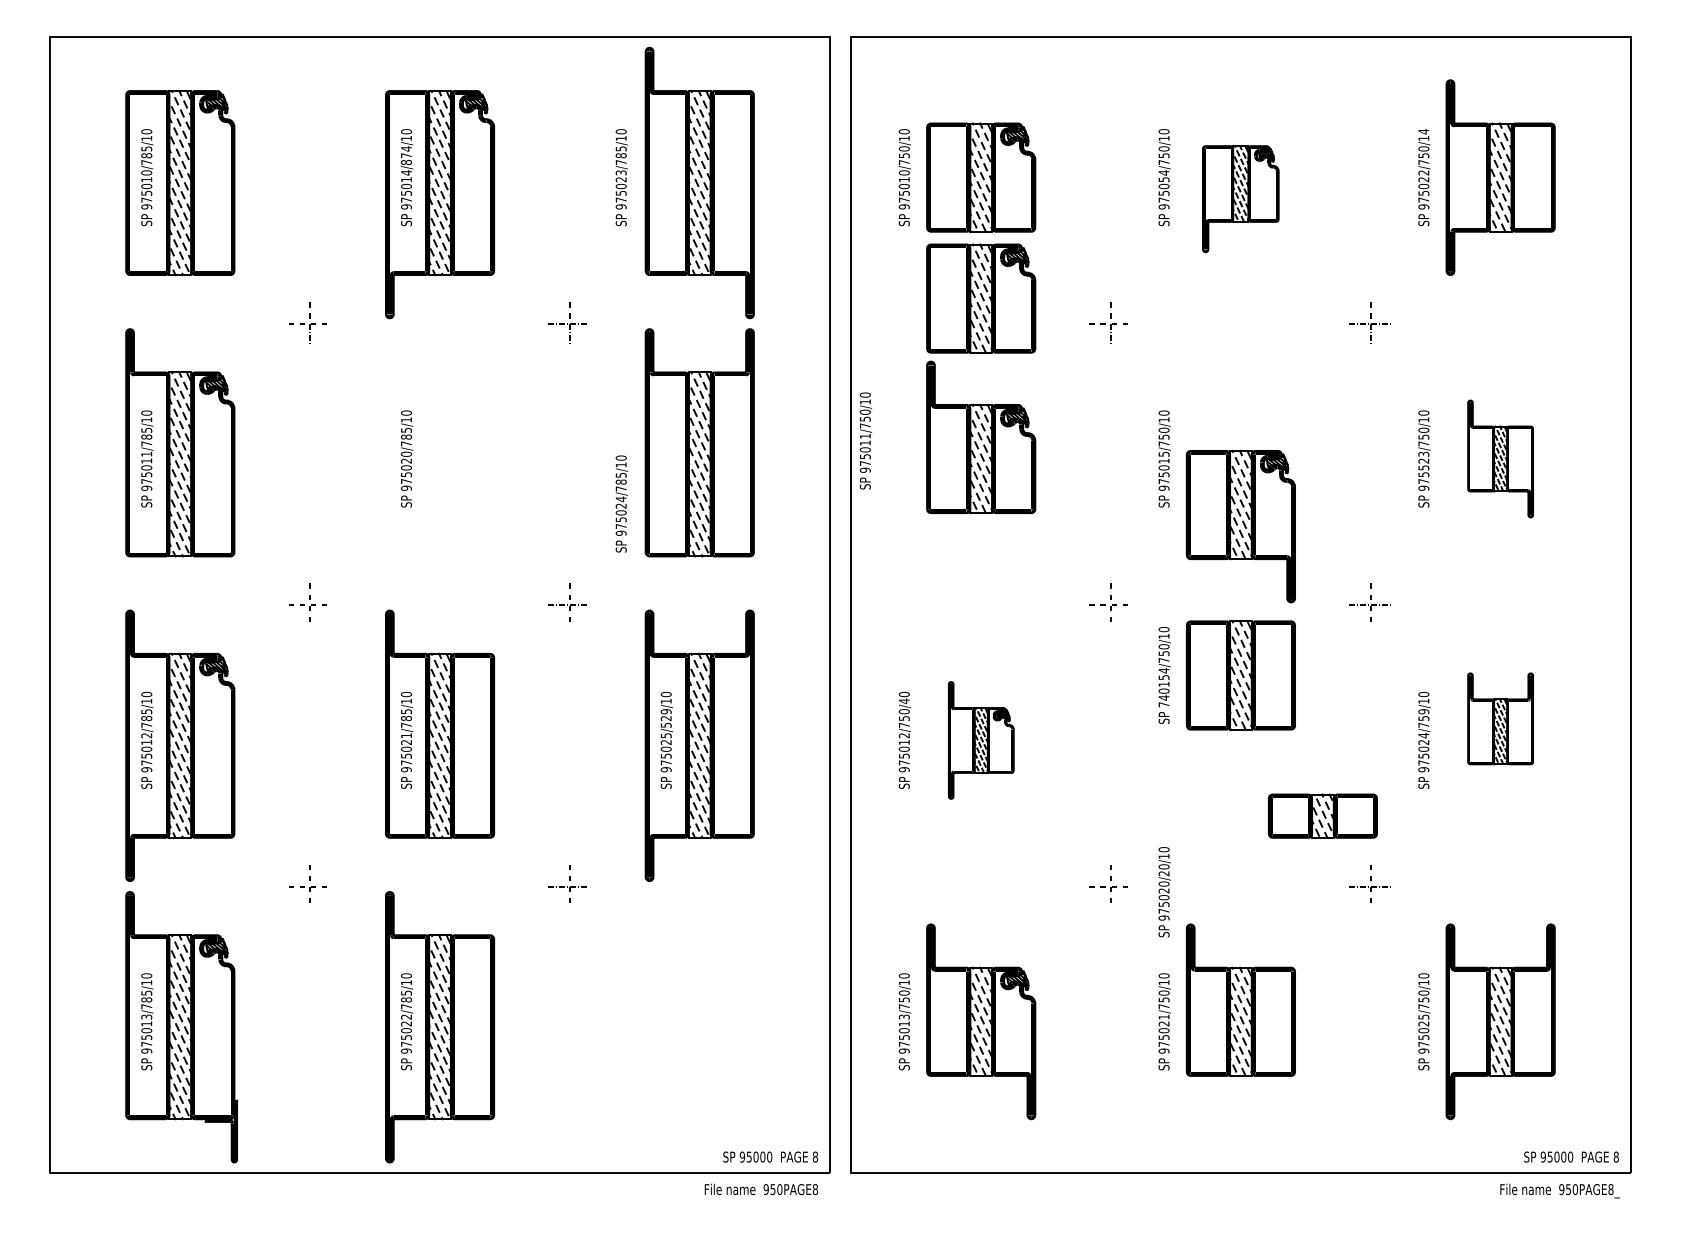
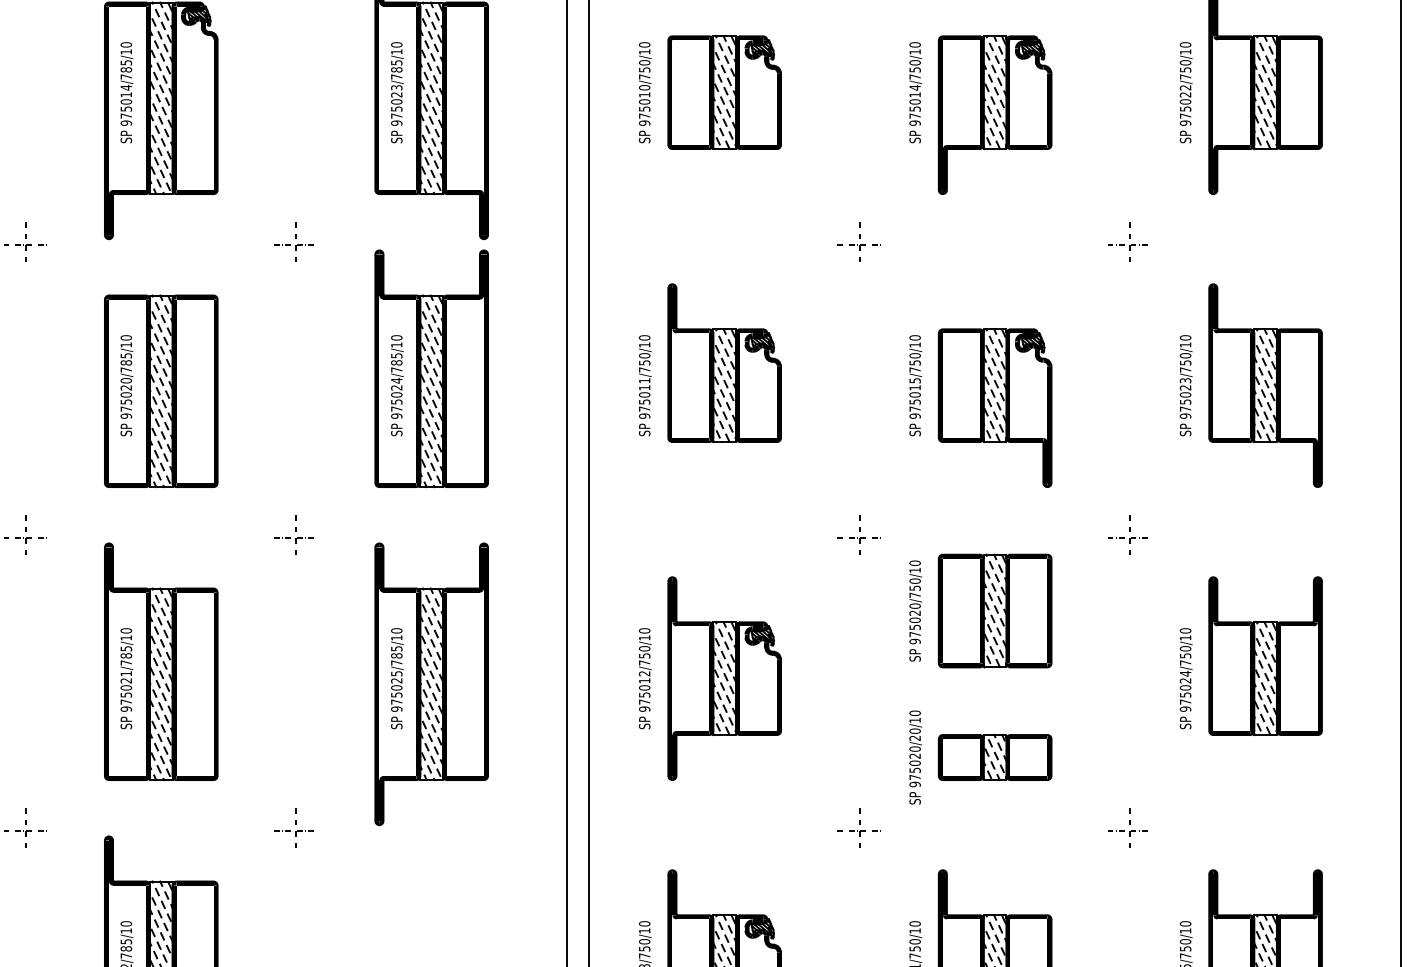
text: (1423, 131) -> (1185, 44), 975022/750/14 -> 975022/750/10
text: (406, 155) -> (126, 69), 975014/874/10 -> 975014/785/10
text: (621, 177) -> (397, 92), moved
text: (1163, 179) -> (914, 94), 975054/750/10 -> 975014/750/10
part: (1240, 198) -> (994, 114), size x1.43
part: (981, 298) -> (725, 218), removed
text: (865, 440) -> (644, 385), moved
part: (1500, 458) -> (1265, 385), size x1.67
part: (440, 464) -> (161, 391), added
text: (1423, 467) -> (1185, 394), 975523/750/10 -> 975023/750/10
text: (621, 503) -> (397, 385), moved
part: (1240, 526) -> (994, 408), moved
text: (1163, 687) -> (914, 623), 740154/750/10 -> 975020/750/10
text: (904, 701) -> (644, 638), 975012/750/40 -> 975012/750/10
text: (1424, 711) -> (1186, 648), 975024/759/10 -> 975024/750/10
text: (665, 718) -> (396, 655), 975025/529/10 -> 975025/785/10
part: (1500, 718) -> (1265, 655), size x1.67
part: (981, 740) -> (725, 678), size x1.67
part: (1322, 815) -> (994, 756), moved
text: (1164, 892) -> (915, 757), moved

